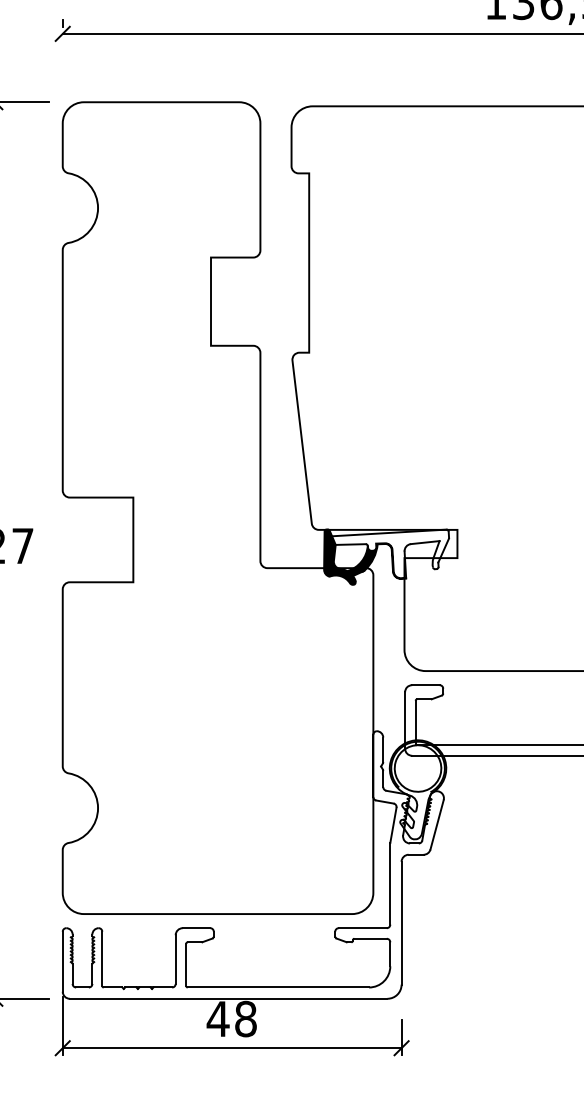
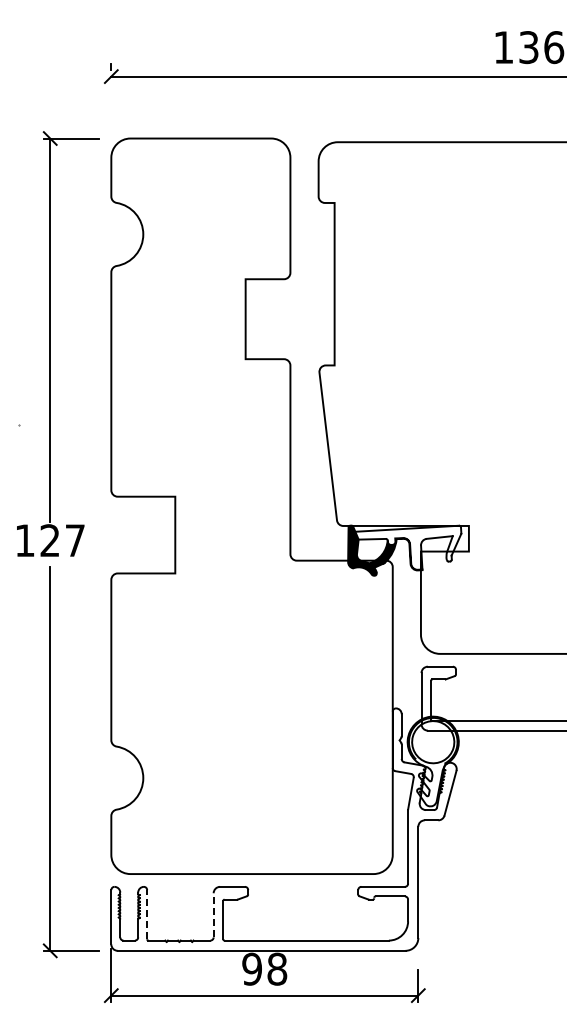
line: (102, 958) -> (147, 914), solid -> dashed
line: (175, 958) -> (213, 914), solid -> dashed
text: (217, 1018) -> (251, 968), 48 -> 98

